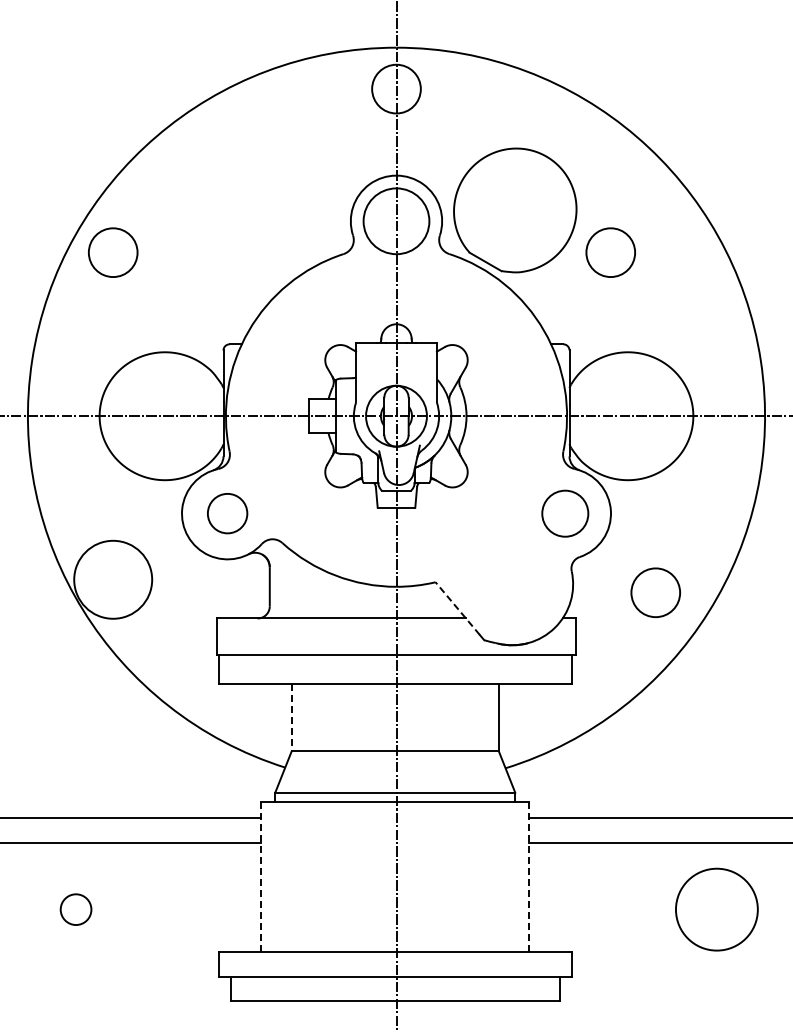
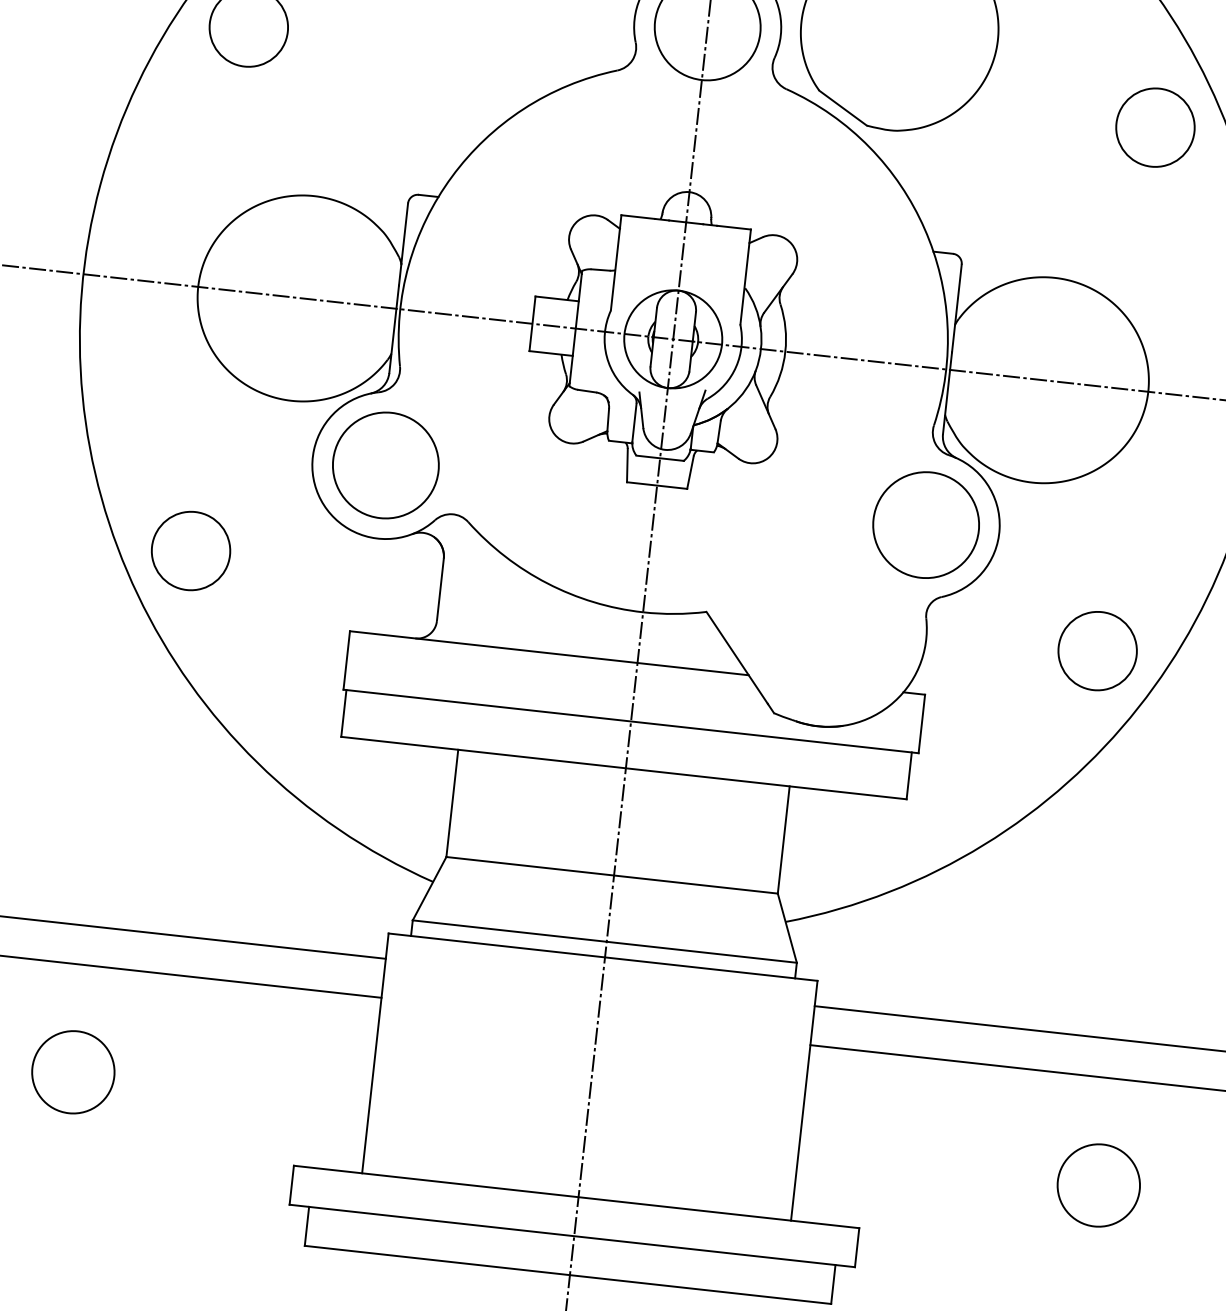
circle: (610, 252) -> (1155, 127), moved
circle: (227, 513) -> (385, 465), size x1.67
circle: (565, 513) -> (926, 524), size x1.43
circle: (112, 579) -> (189, 550), size x0.62
circle: (655, 592) -> (1097, 650), moved
line: (457, 608) -> (736, 657), dashed -> solid
line: (291, 717) -> (452, 802), dashed -> solid
line: (261, 877) -> (375, 1053), dashed -> solid
line: (529, 877) -> (804, 1100), dashed -> solid
circle: (75, 909) -> (72, 1071), size x1.67
circle: (716, 909) -> (1098, 1185), size x0.62

